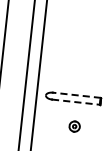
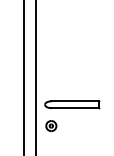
line: (77, 95) -> (75, 101), dashed -> solid
line: (76, 102) -> (75, 108), dashed -> solid
part: (74, 126) -> (51, 125), moved

